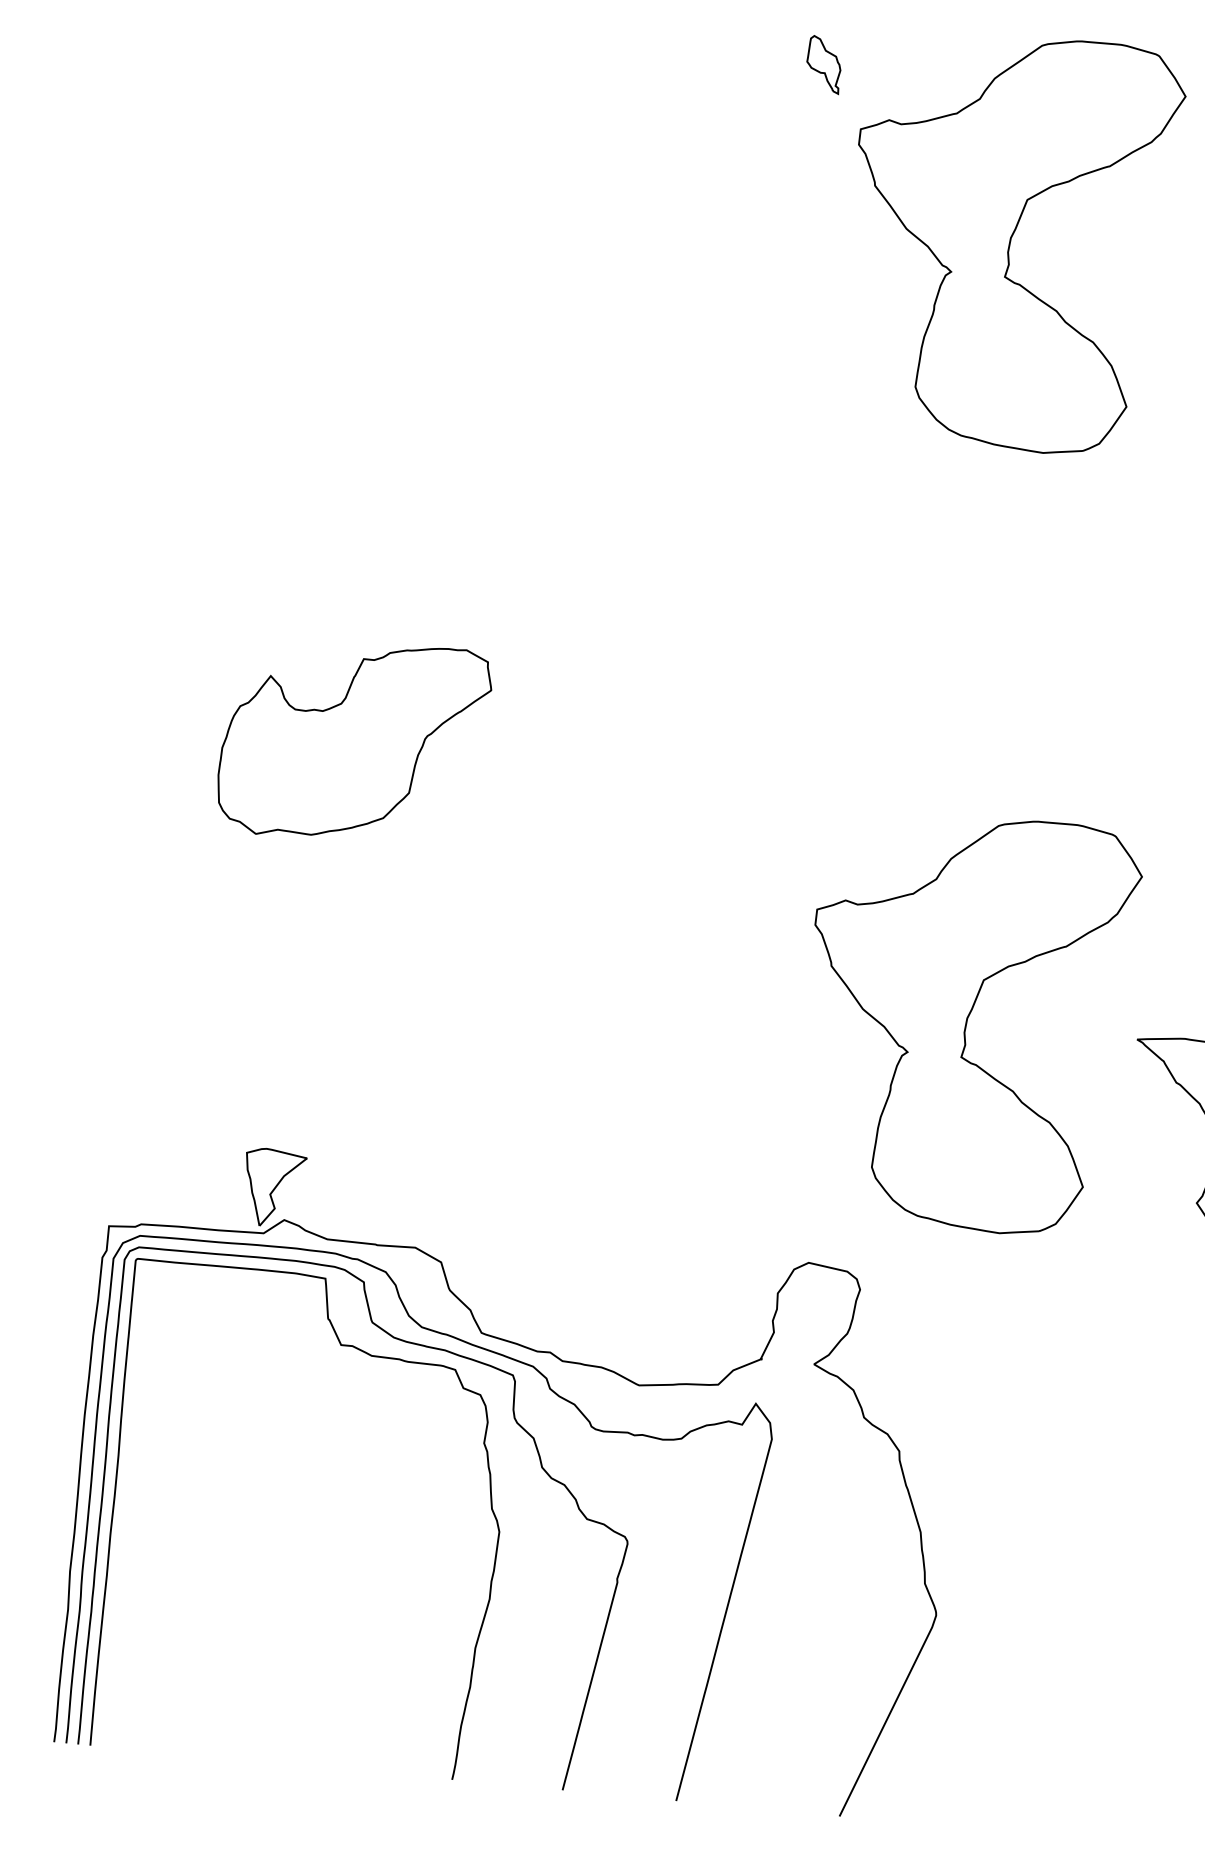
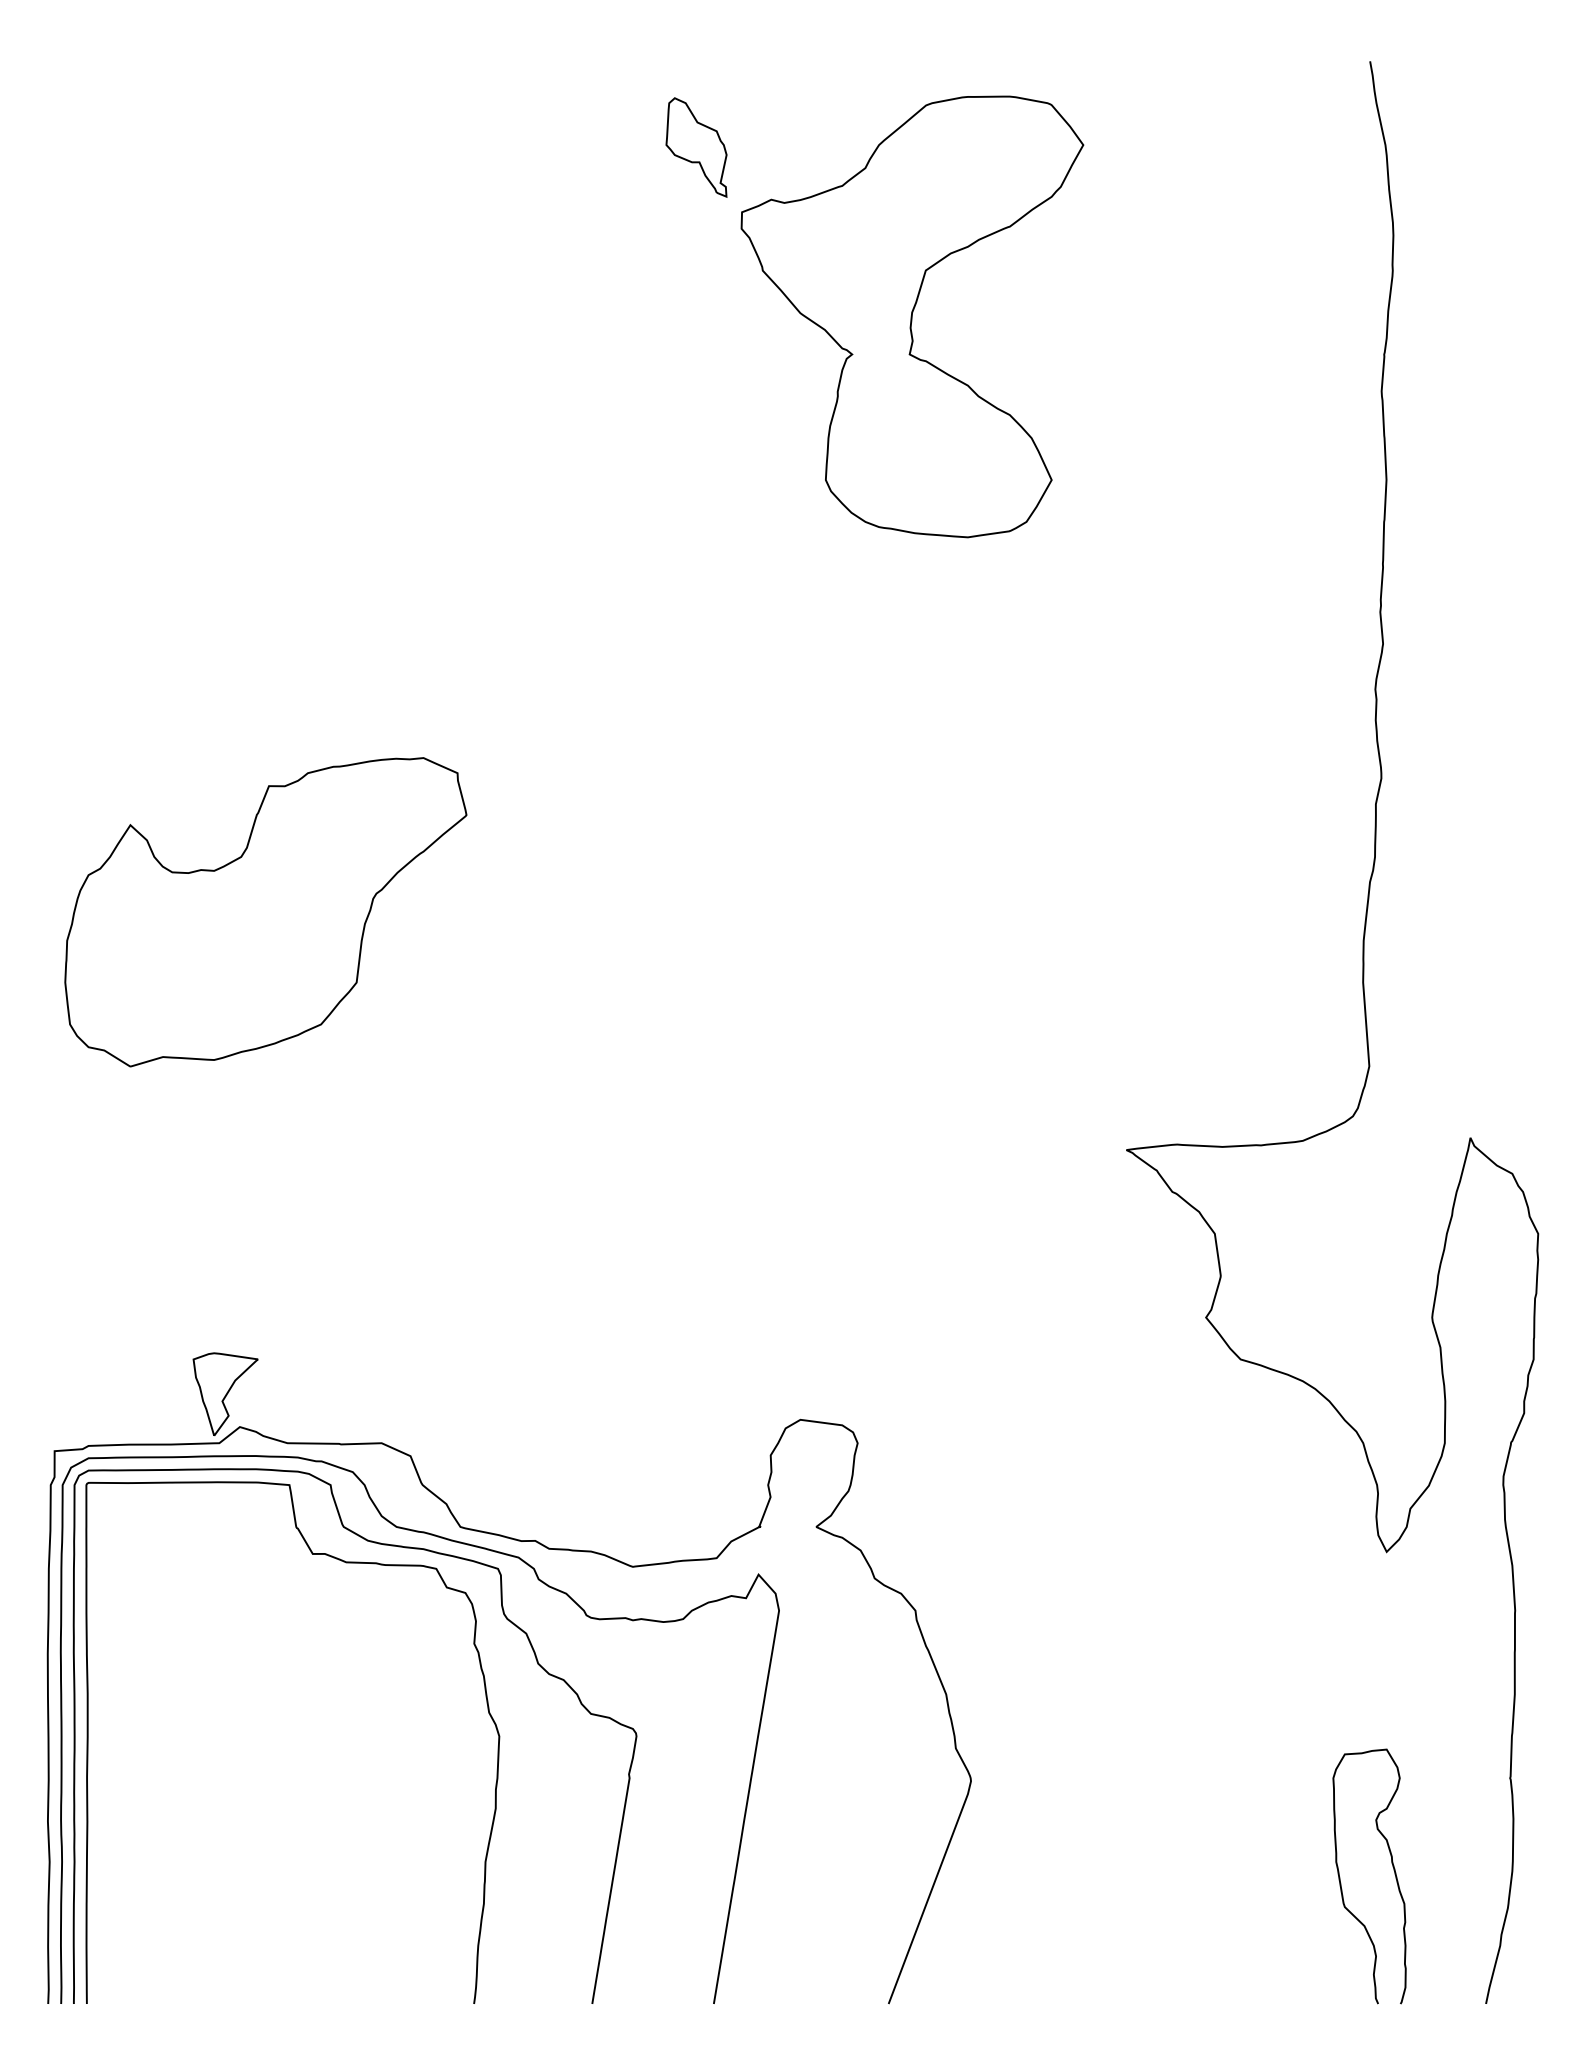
part: (823, 64) -> (696, 147), size x1.67
part: (353, 741) -> (265, 912), size x1.43
part: (967, 1021) -> (944, 1148), removed

